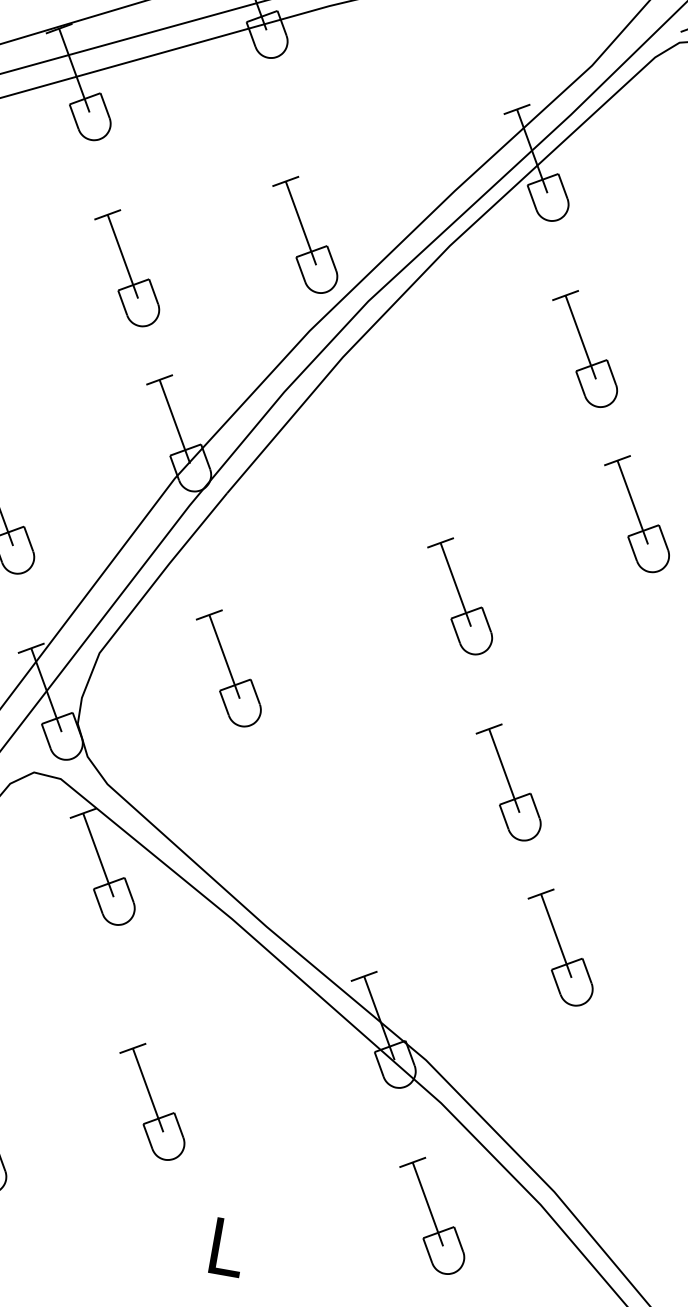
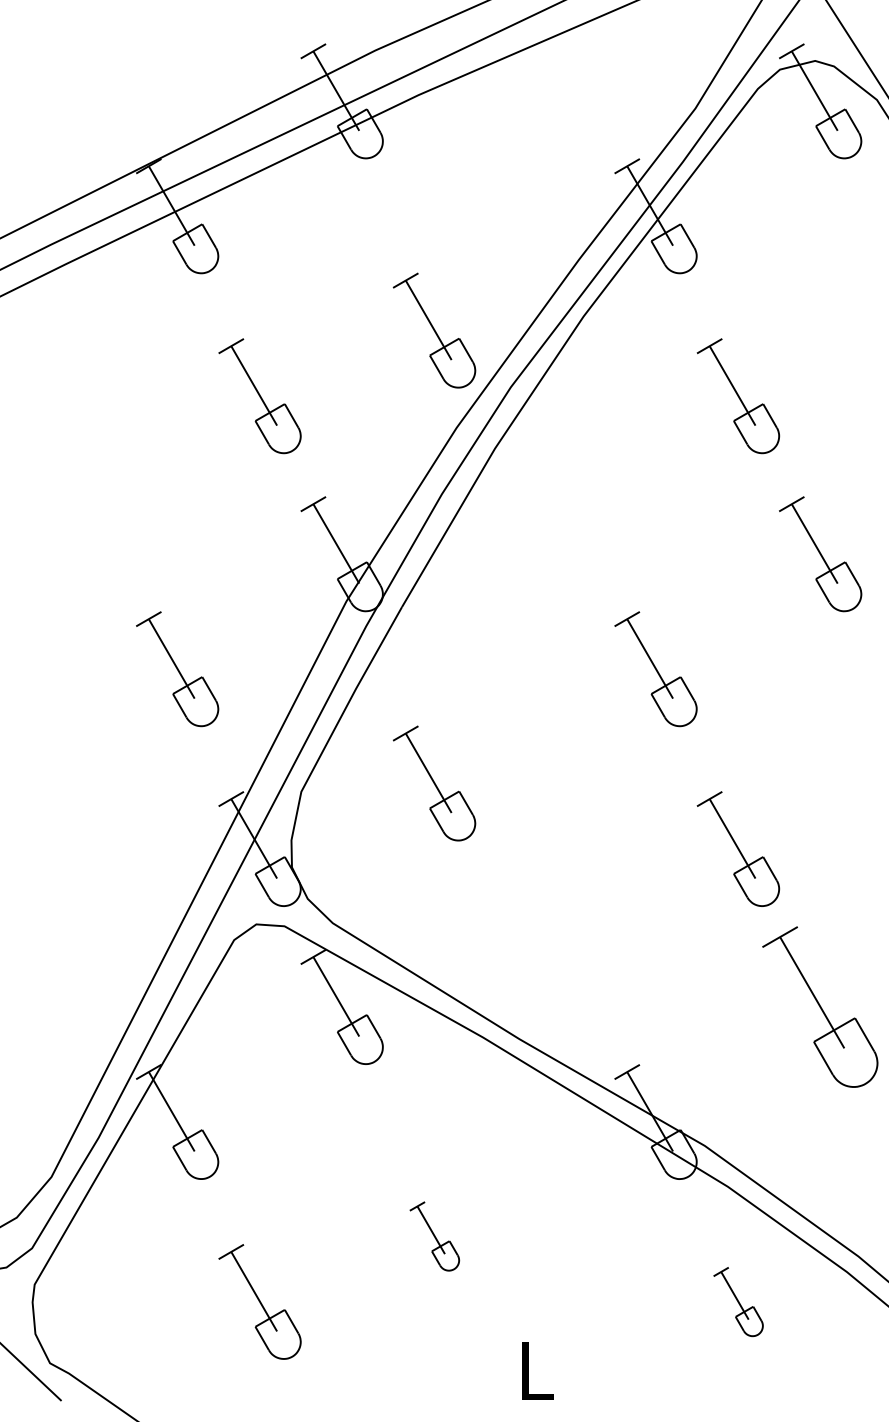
part: (560, 946) -> (820, 1006), size x1.4
part: (151, 1101) -> (434, 1236), size x0.6
part: (431, 1214) -> (738, 1301), size x0.6

